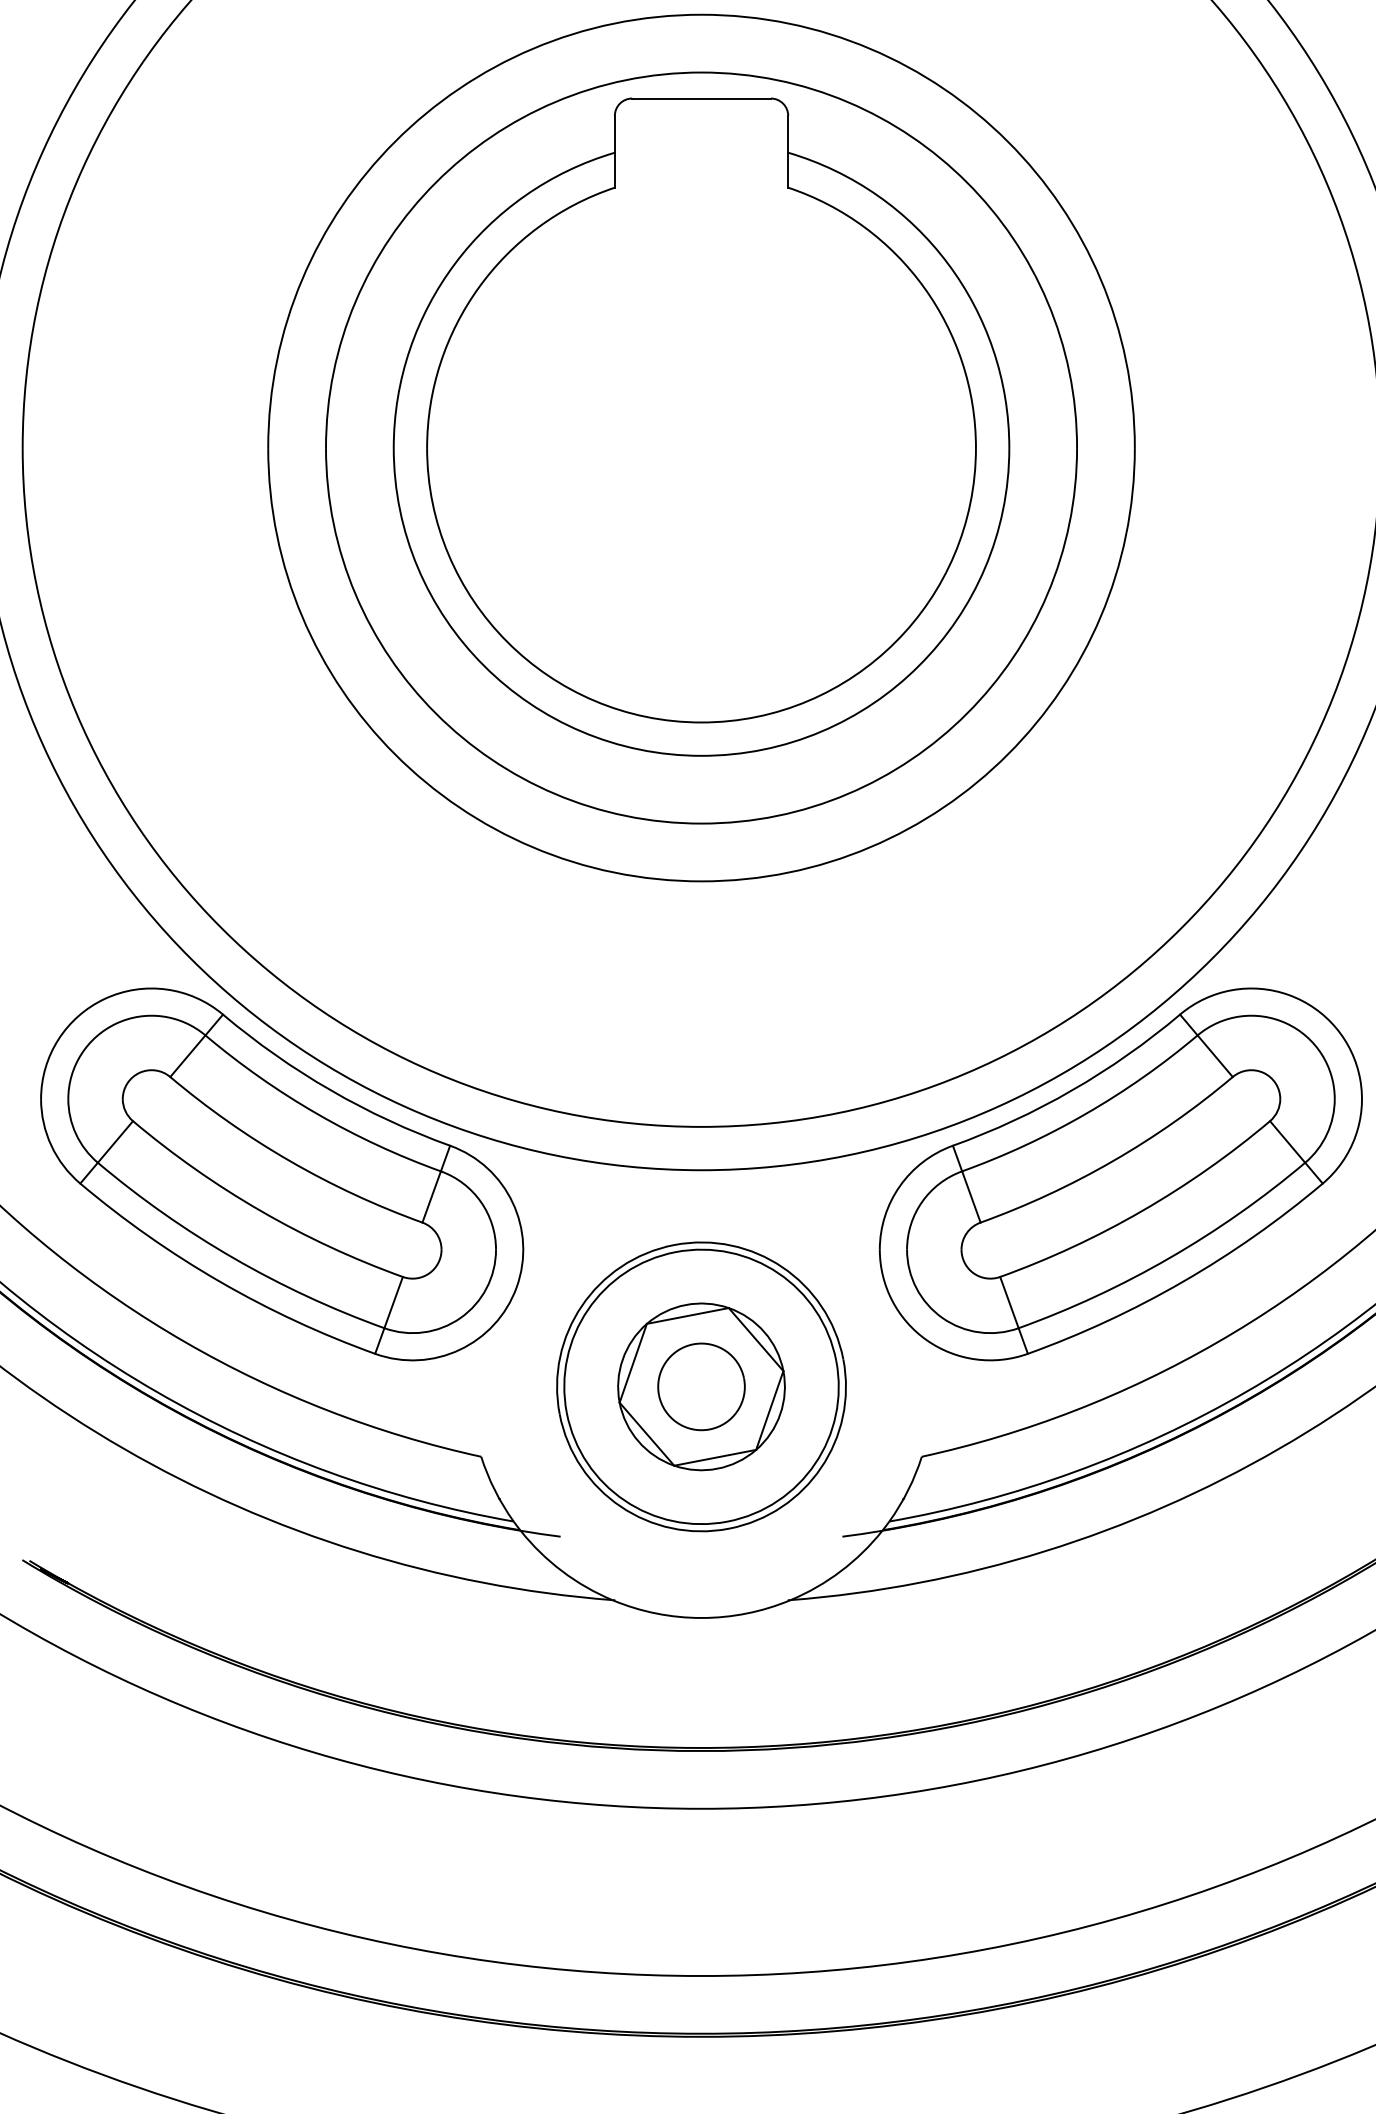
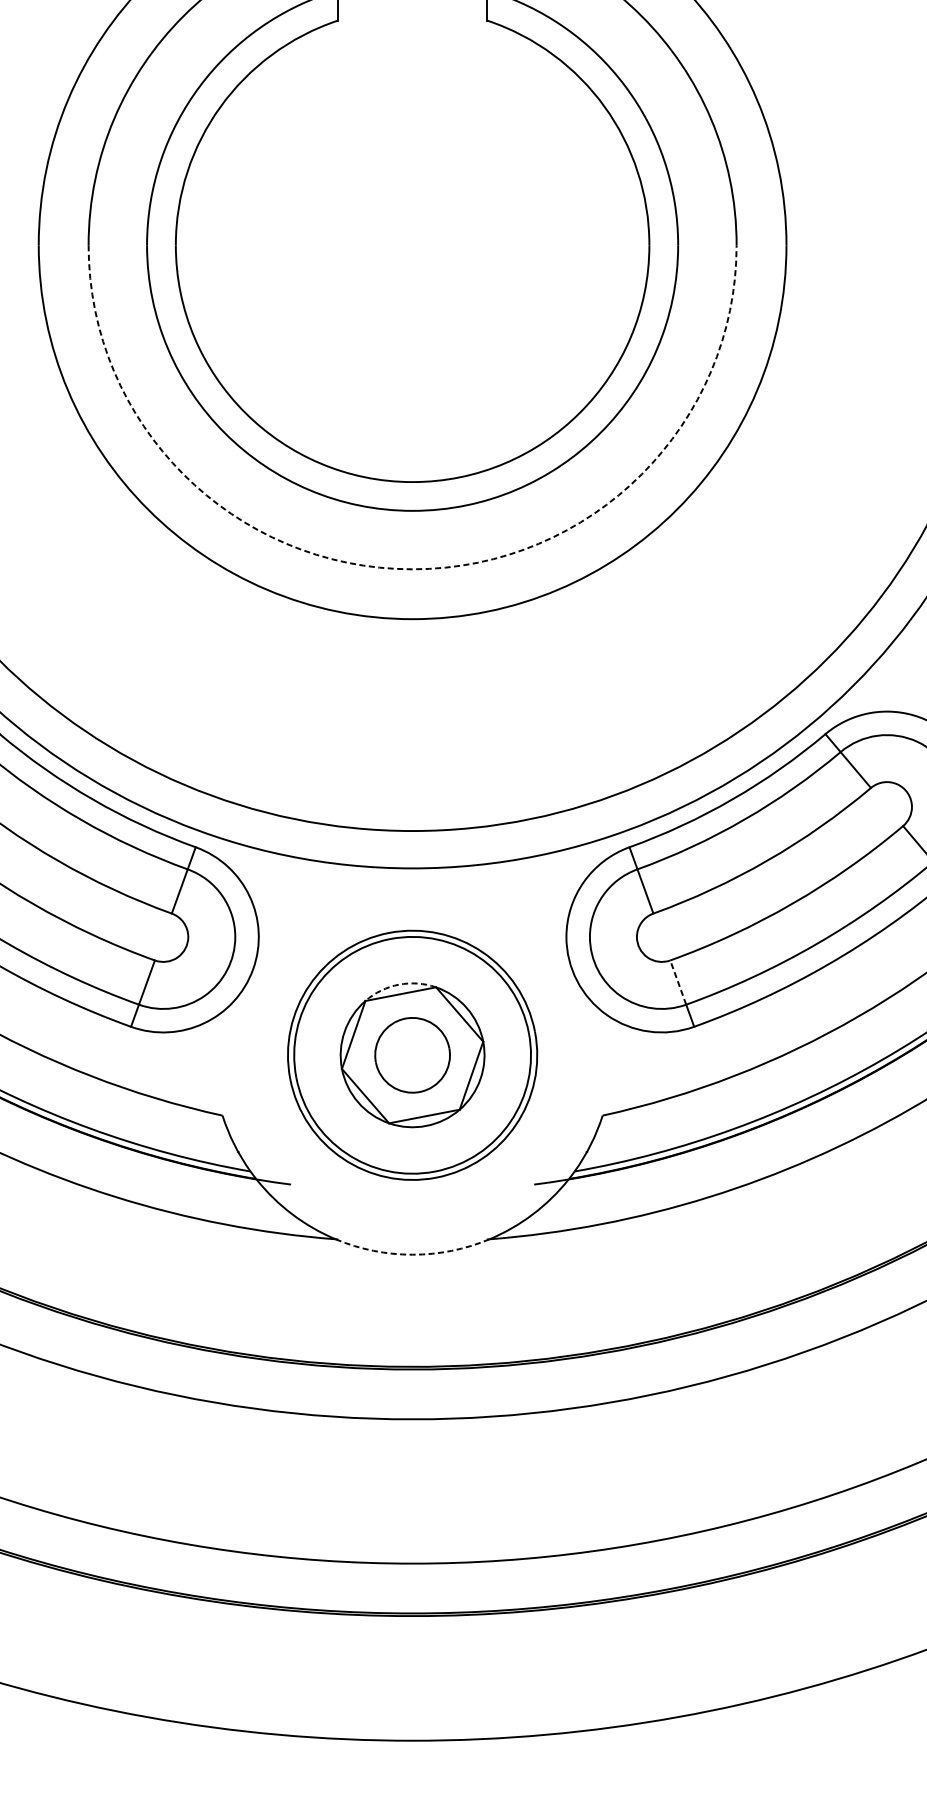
arc: (701, 823) -> (412, 569), solid -> dashed
line: (1009, 1302) -> (678, 982), solid -> dashed
arc: (685, 1305) -> (398, 985), solid -> dashed
arc: (701, 1617) -> (412, 1254), solid -> dashed

